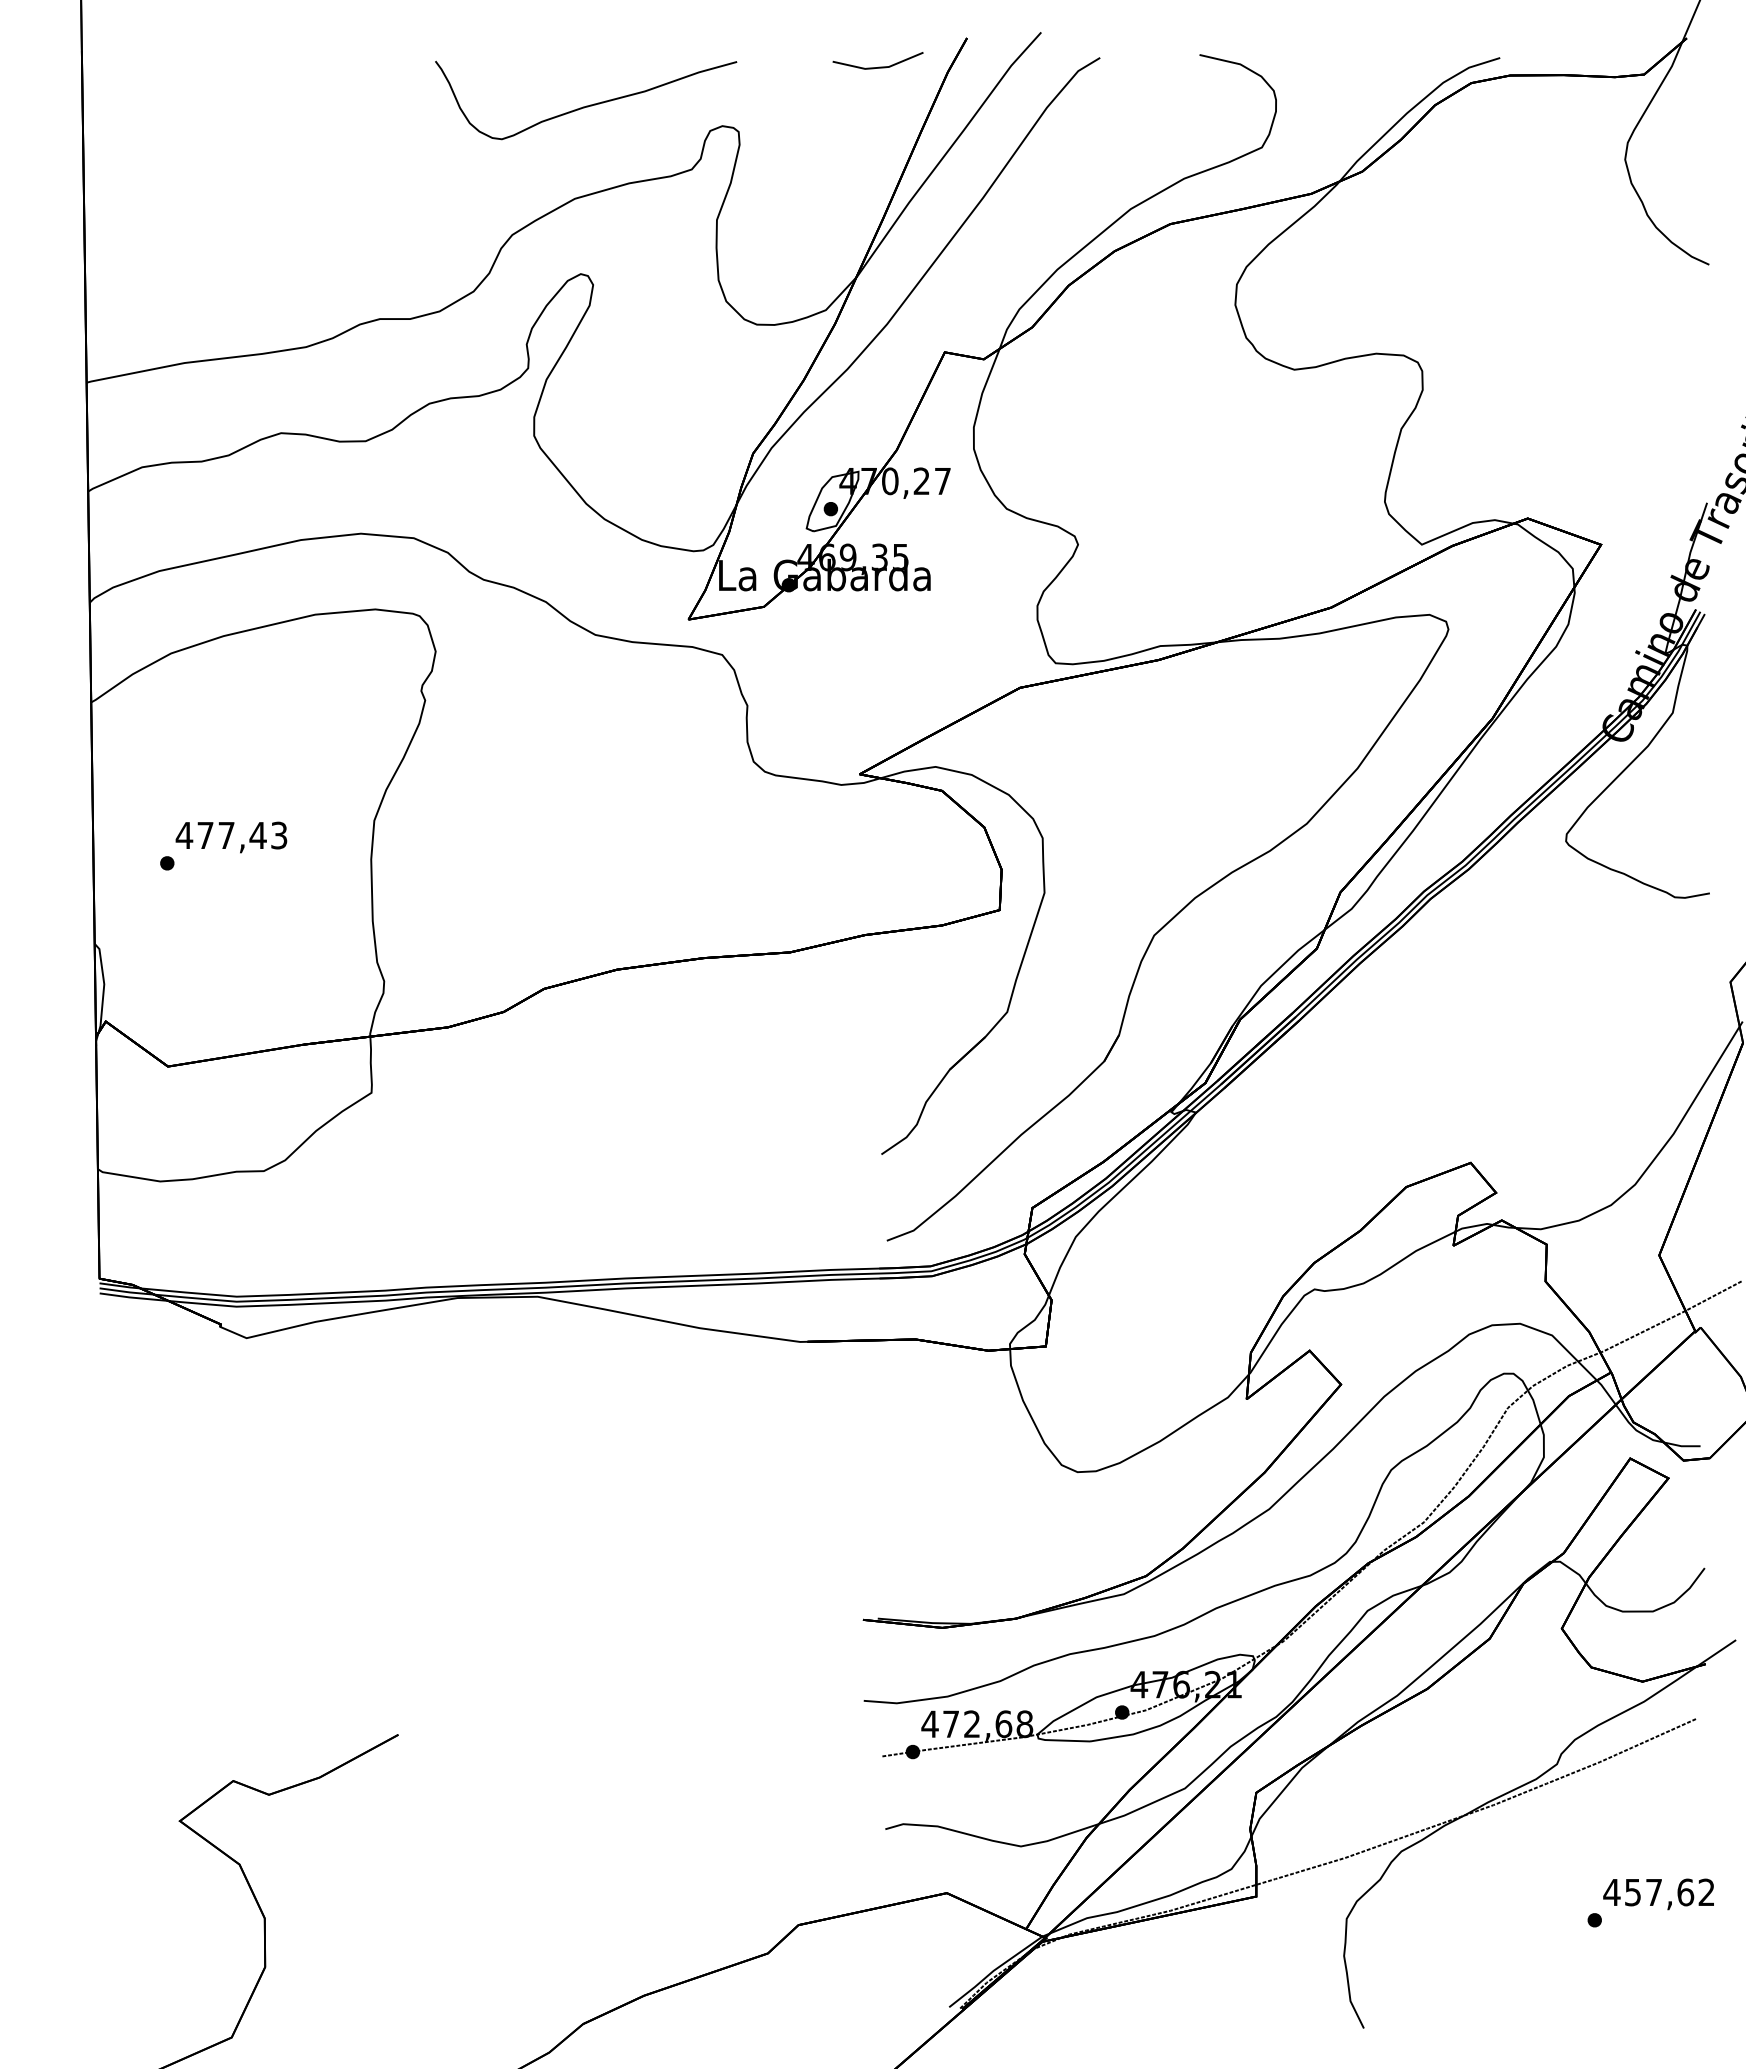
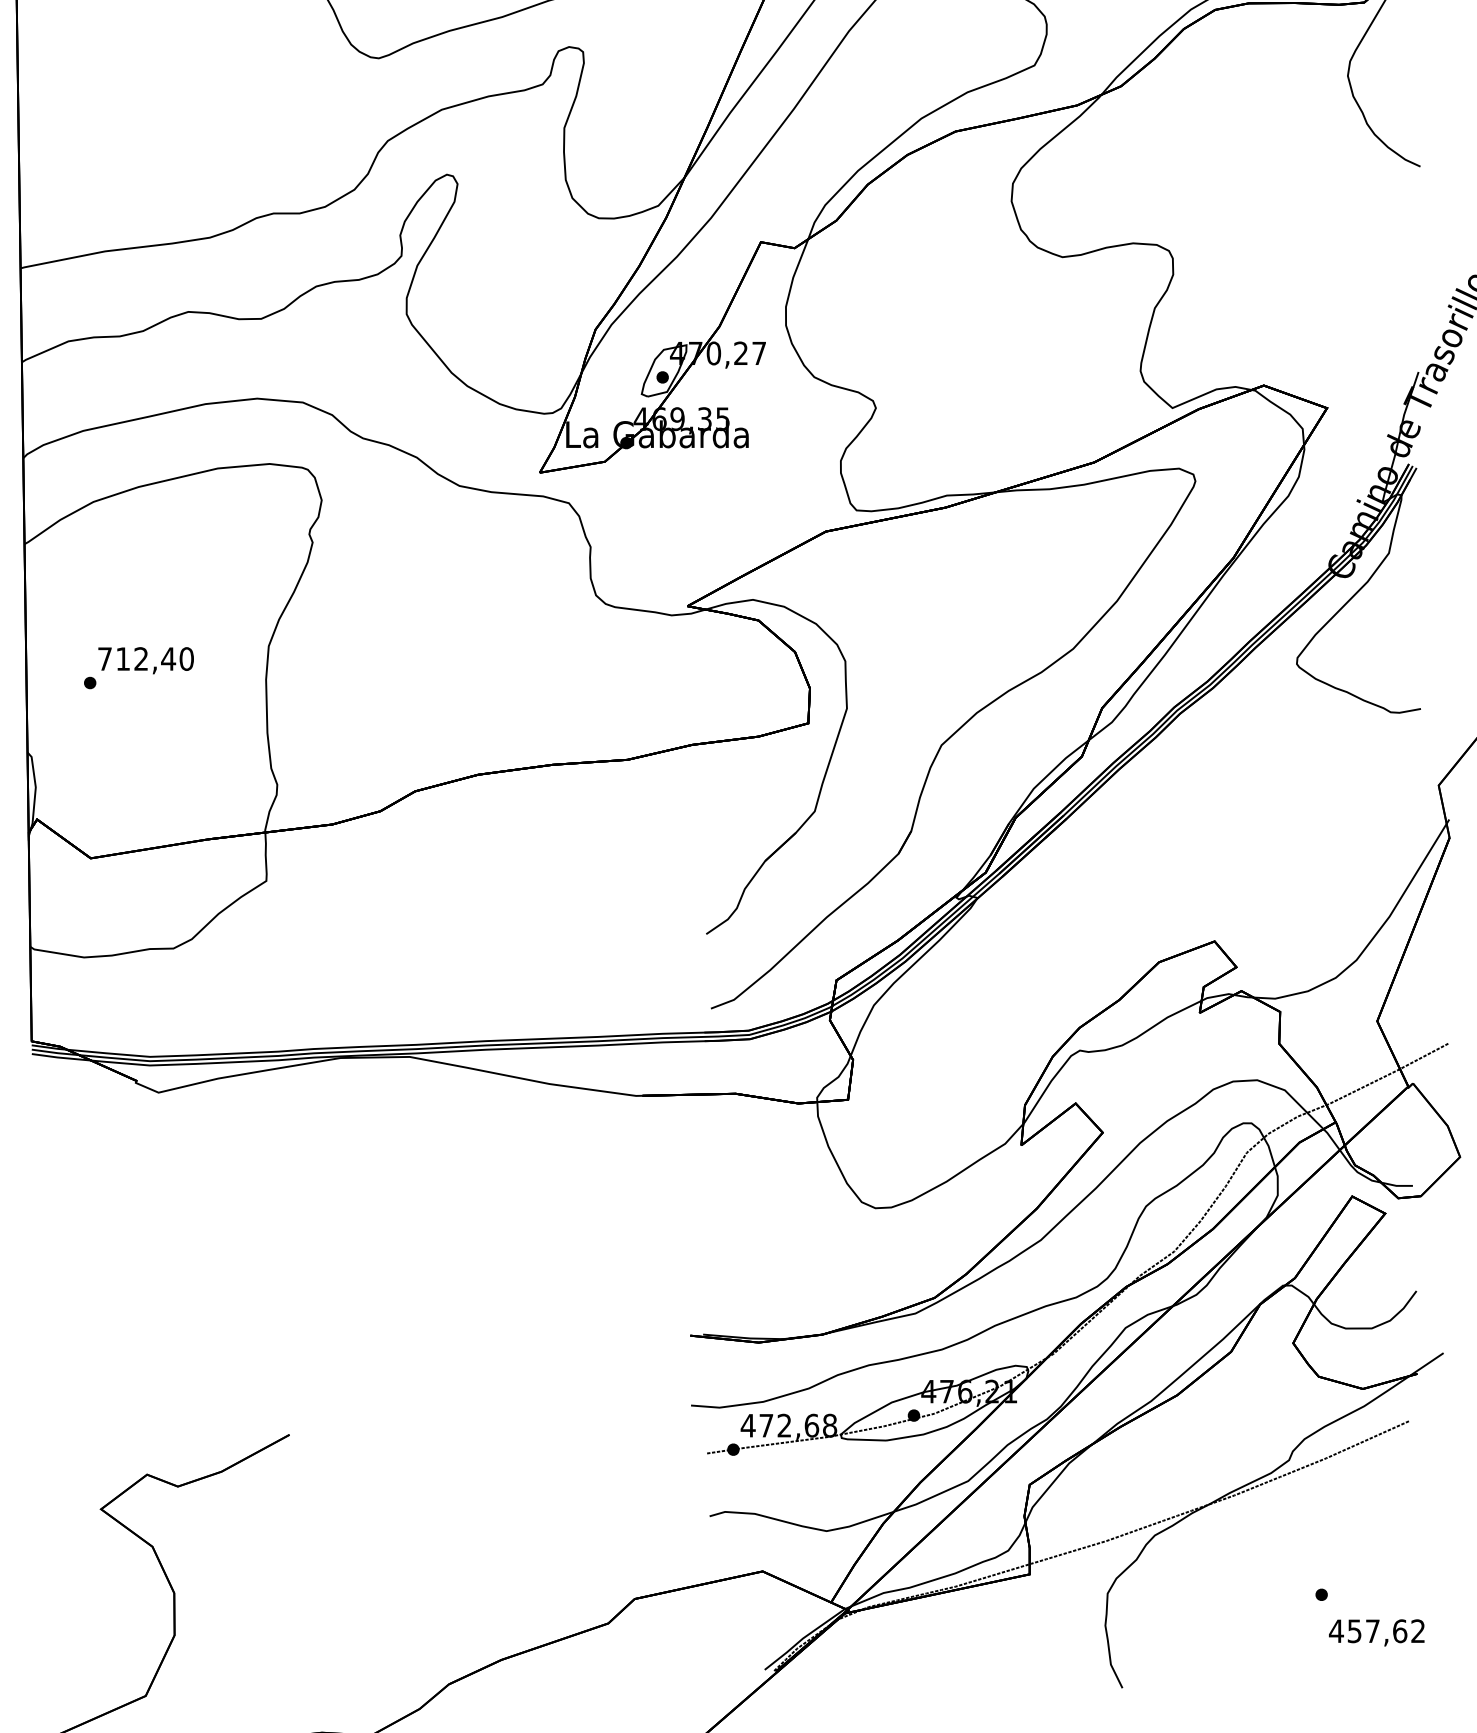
text: (231, 835) -> (145, 659), 477,43 -> 712,40
text: (1658, 1894) -> (1376, 1632), moved

